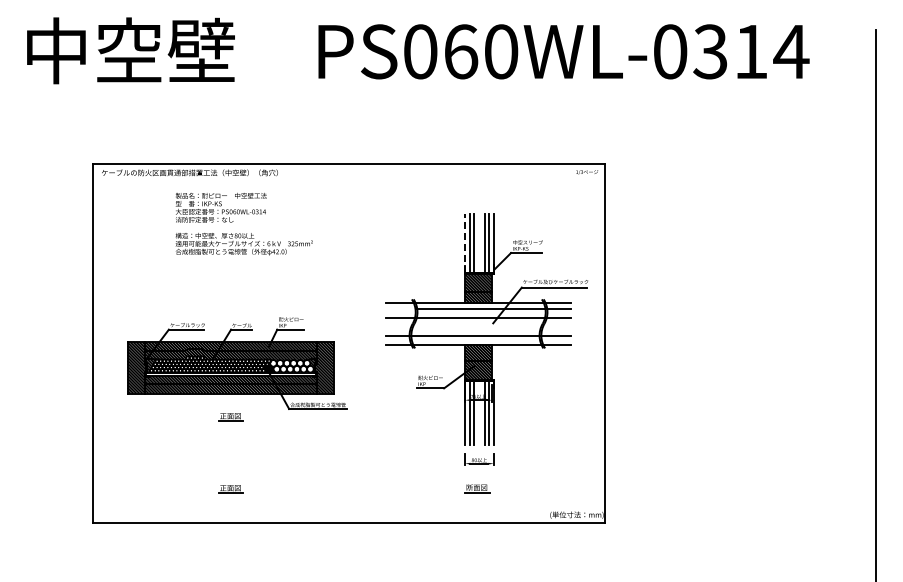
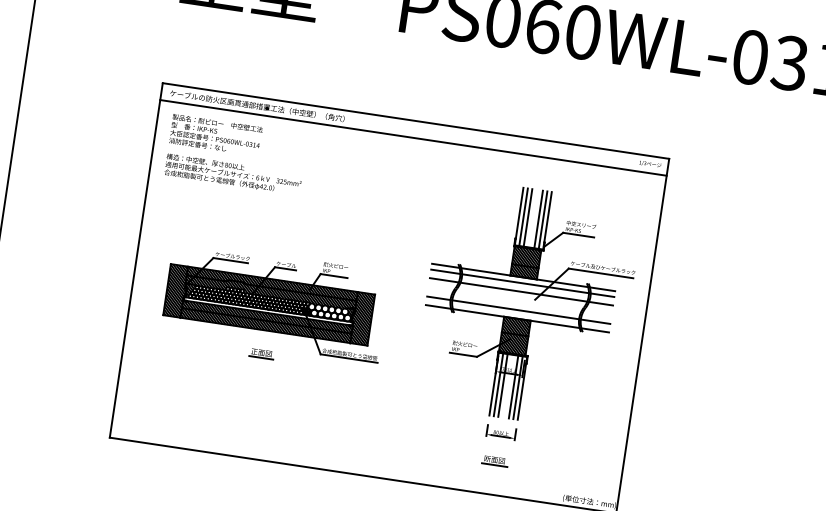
line: (348, 181) -> (412, 138), added
text: (243, 224) -> (235, 155), moved
line: (465, 243) -> (519, 216), dashed -> solid
line: (400, 308) -> (445, 271), added
part: (230, 489) -> (250, 425), removed

